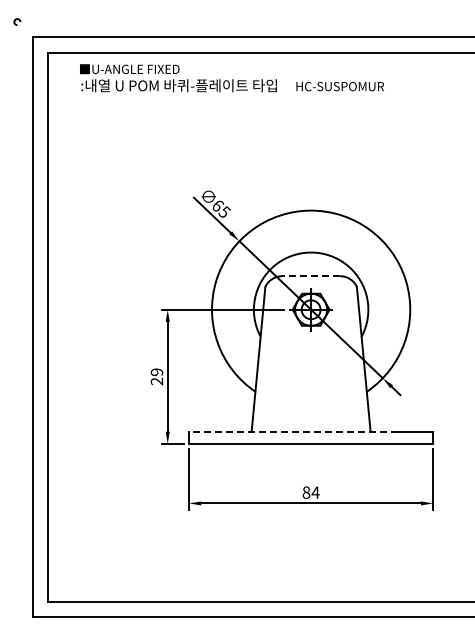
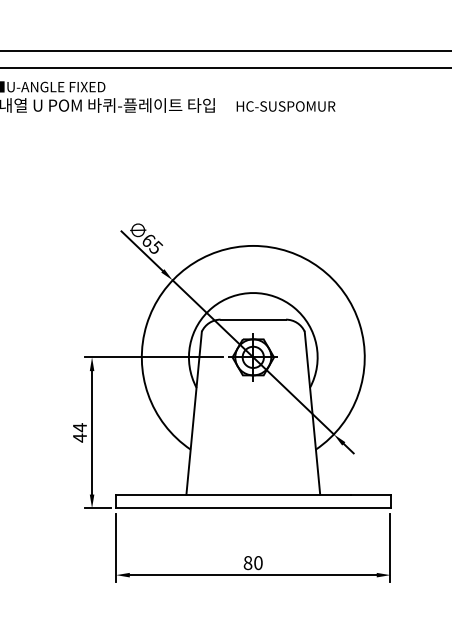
line: (310, 276) -> (252, 319), dashed -> solid
text: (156, 376) -> (79, 432), 29 -> 44
line: (293, 431) -> (233, 494), dashed -> solid
text: (315, 492) -> (258, 562), 84 -> 80

